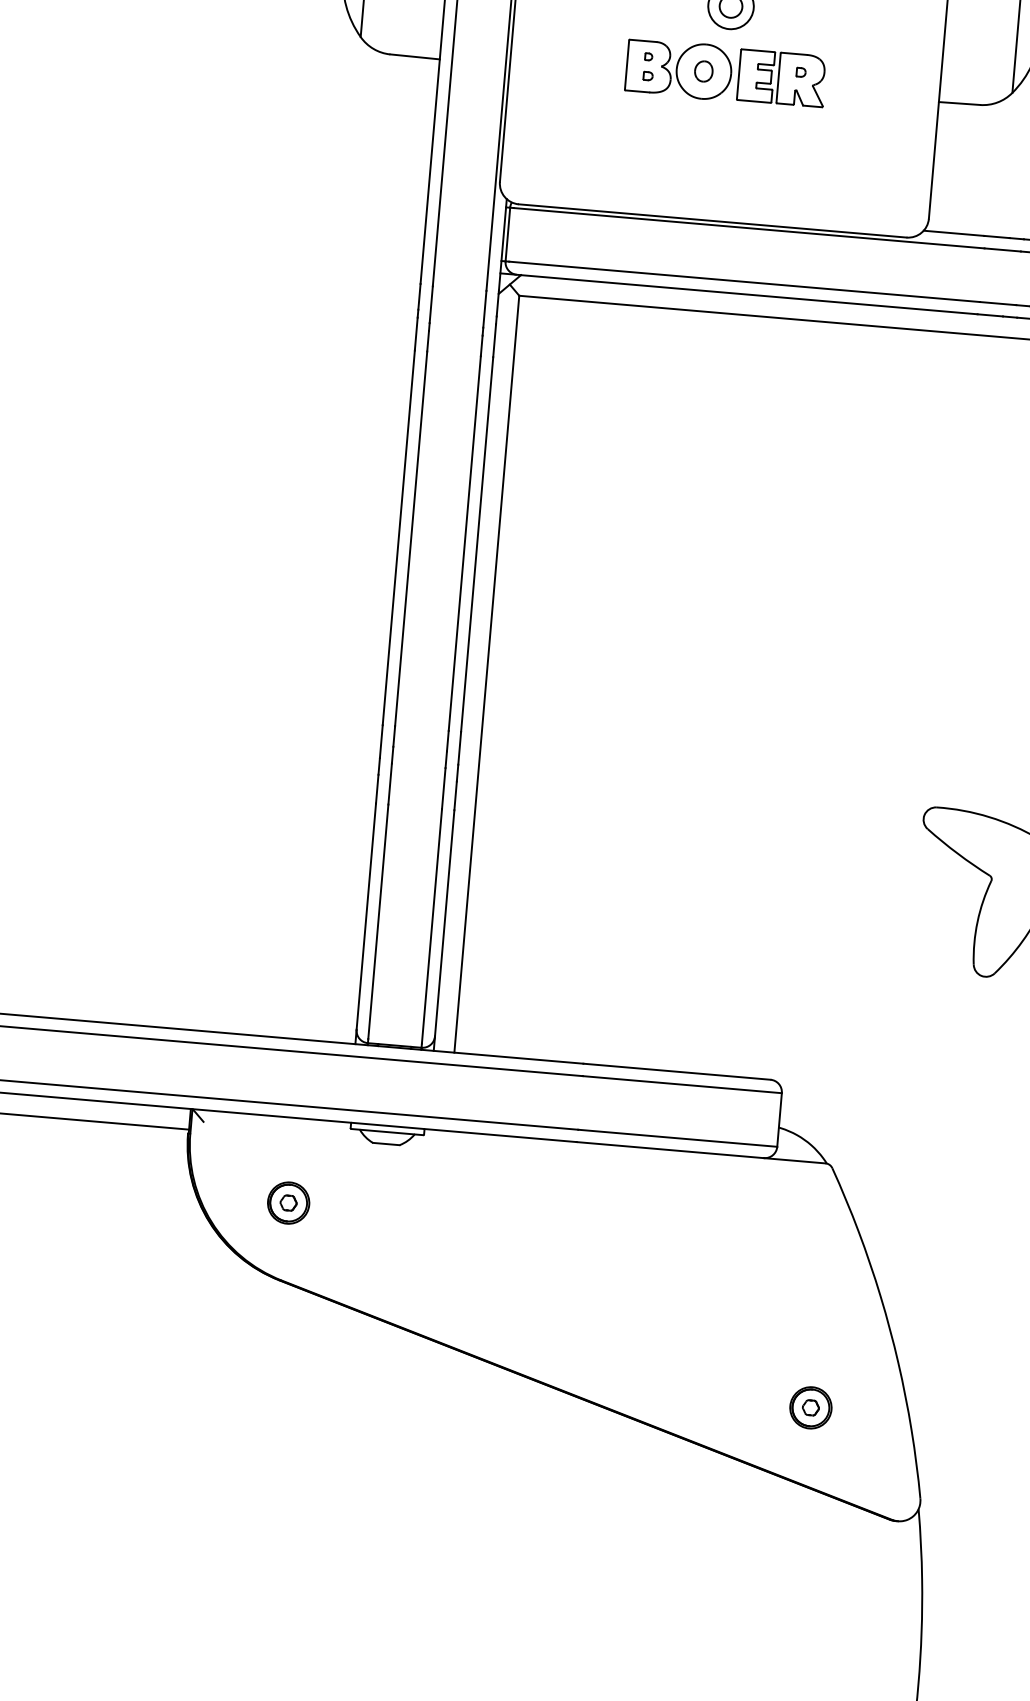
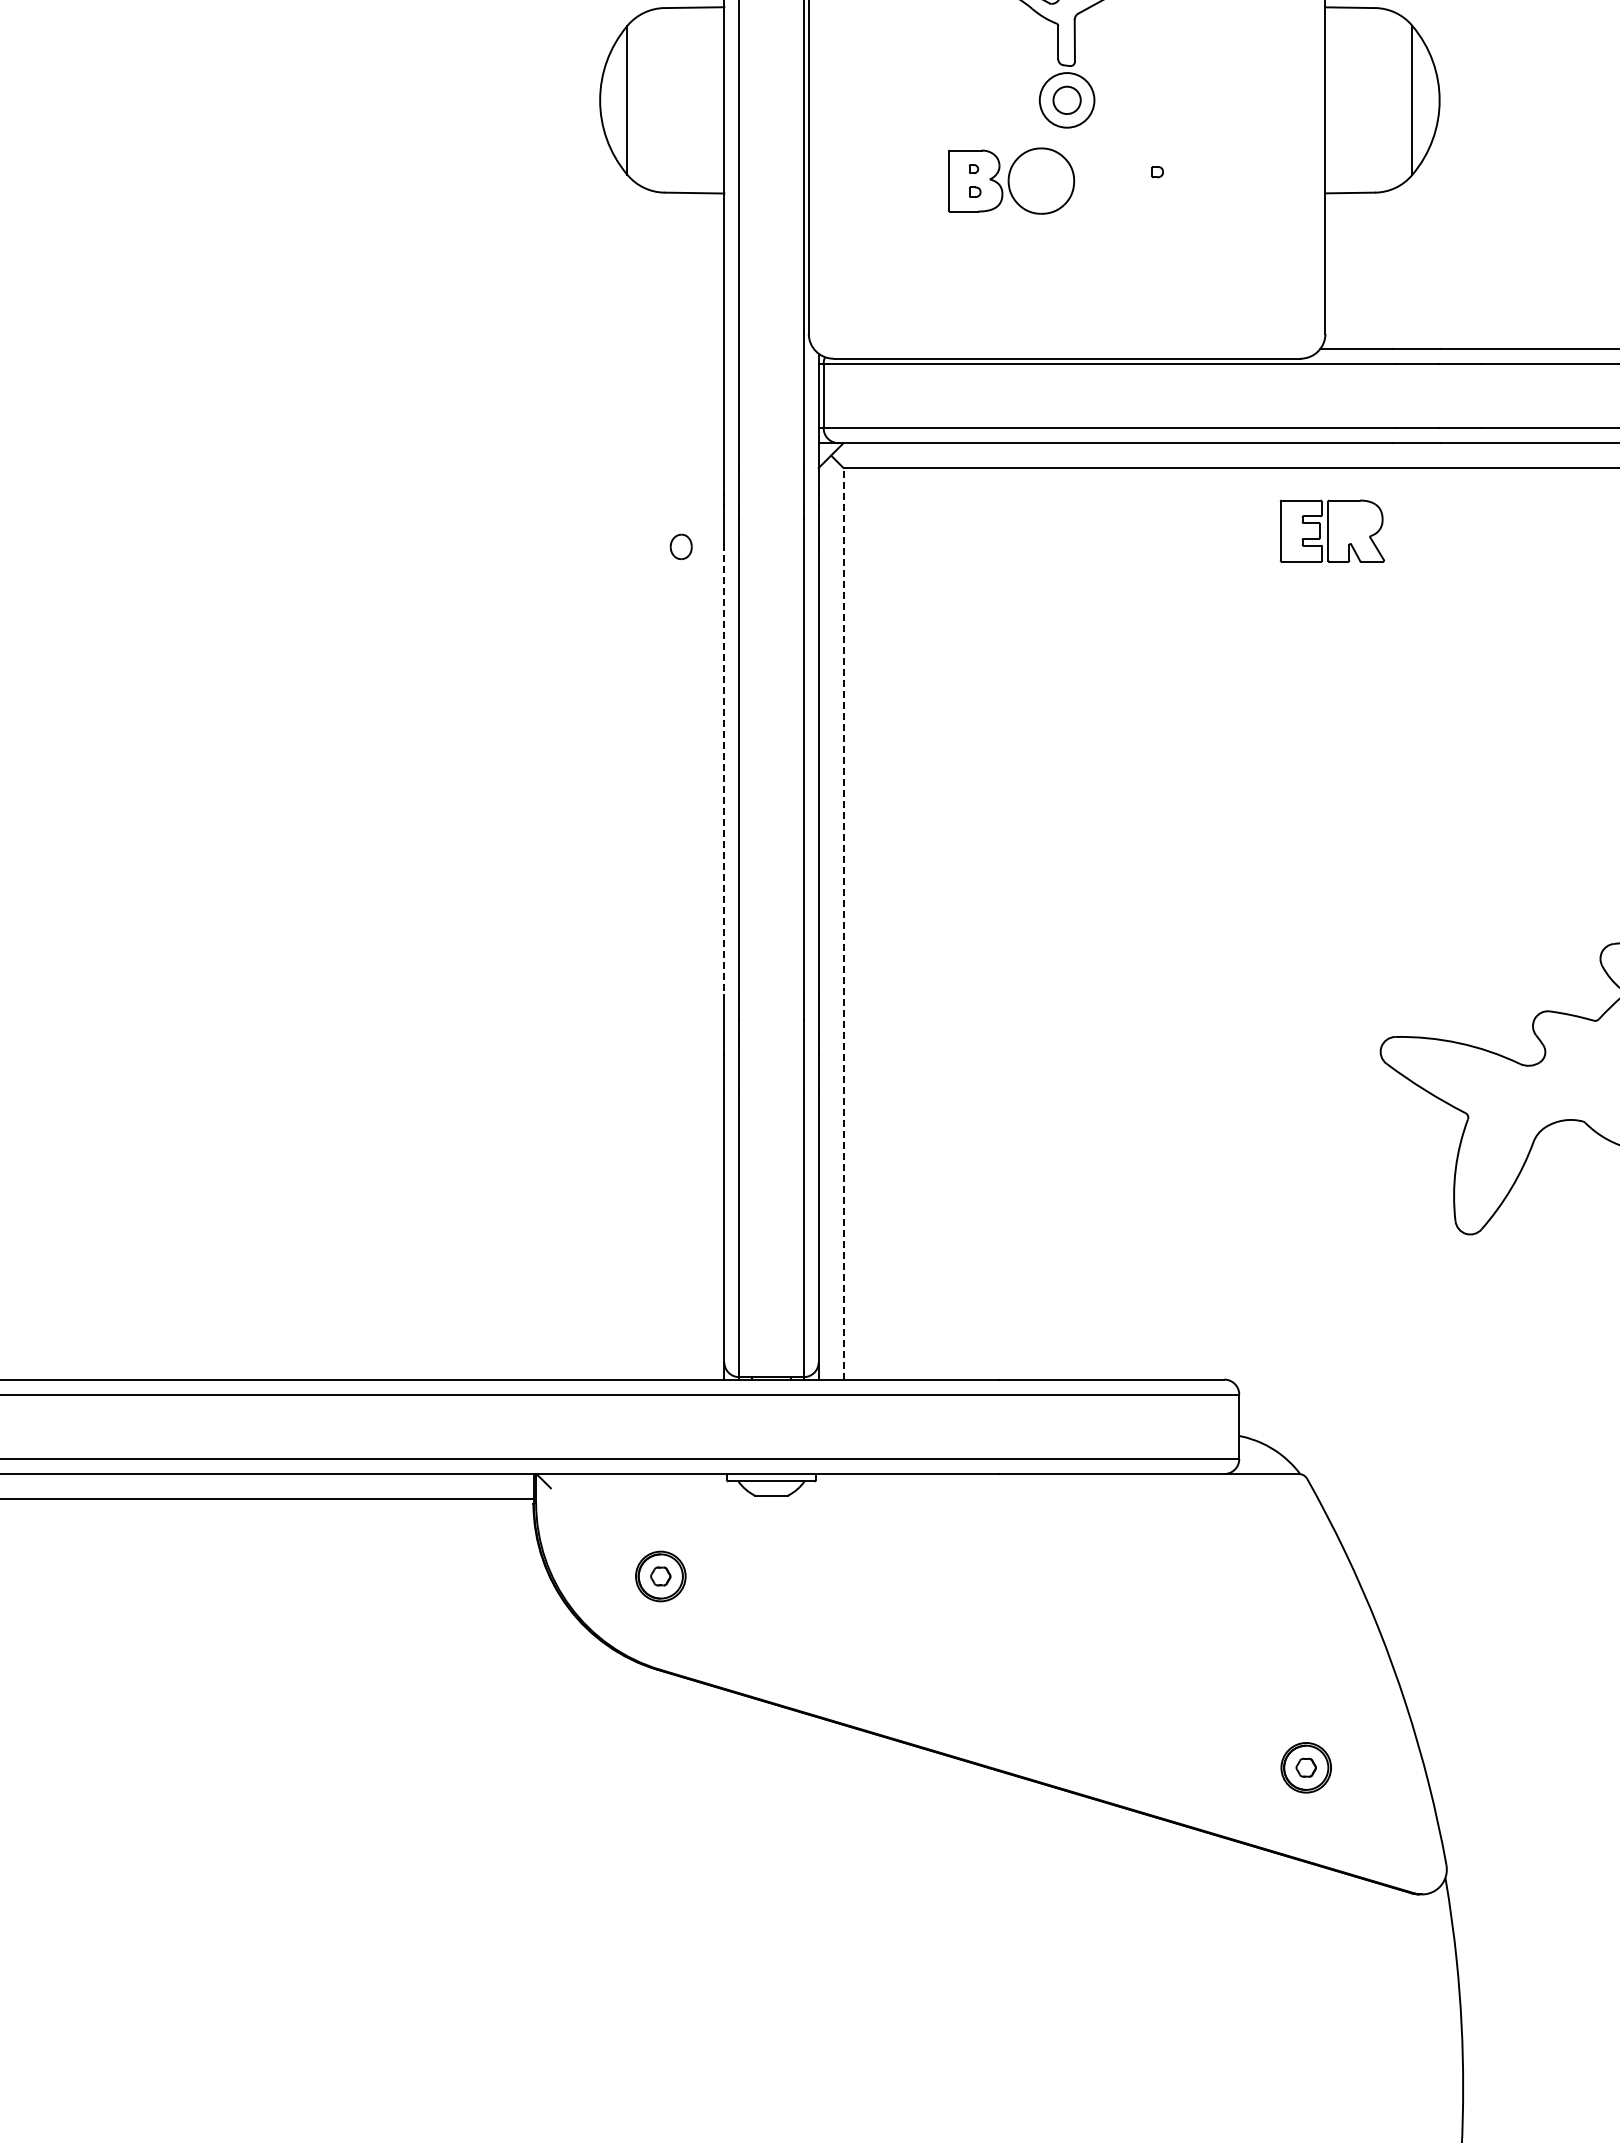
part: (703, 71) -> (680, 546), moved
part: (782, 77) -> (1332, 530), moved
line: (398, 537) -> (724, 769), solid -> dashed
line: (486, 673) -> (843, 923), solid -> dashed

